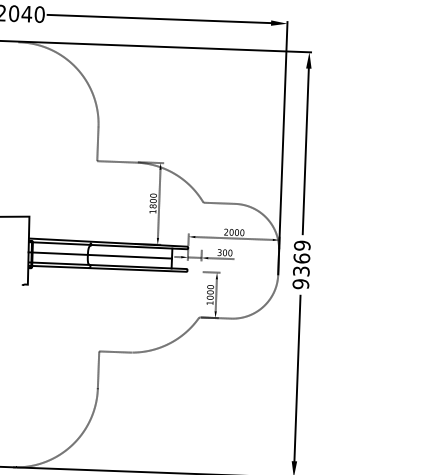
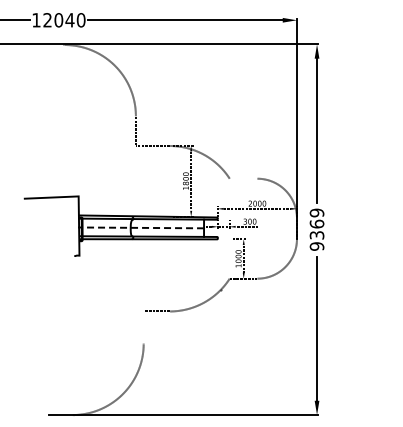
line: (219, 203) -> (243, 178), removed
line: (102, 255) -> (143, 227), solid -> dashed
line: (98, 369) -> (143, 327), removed

